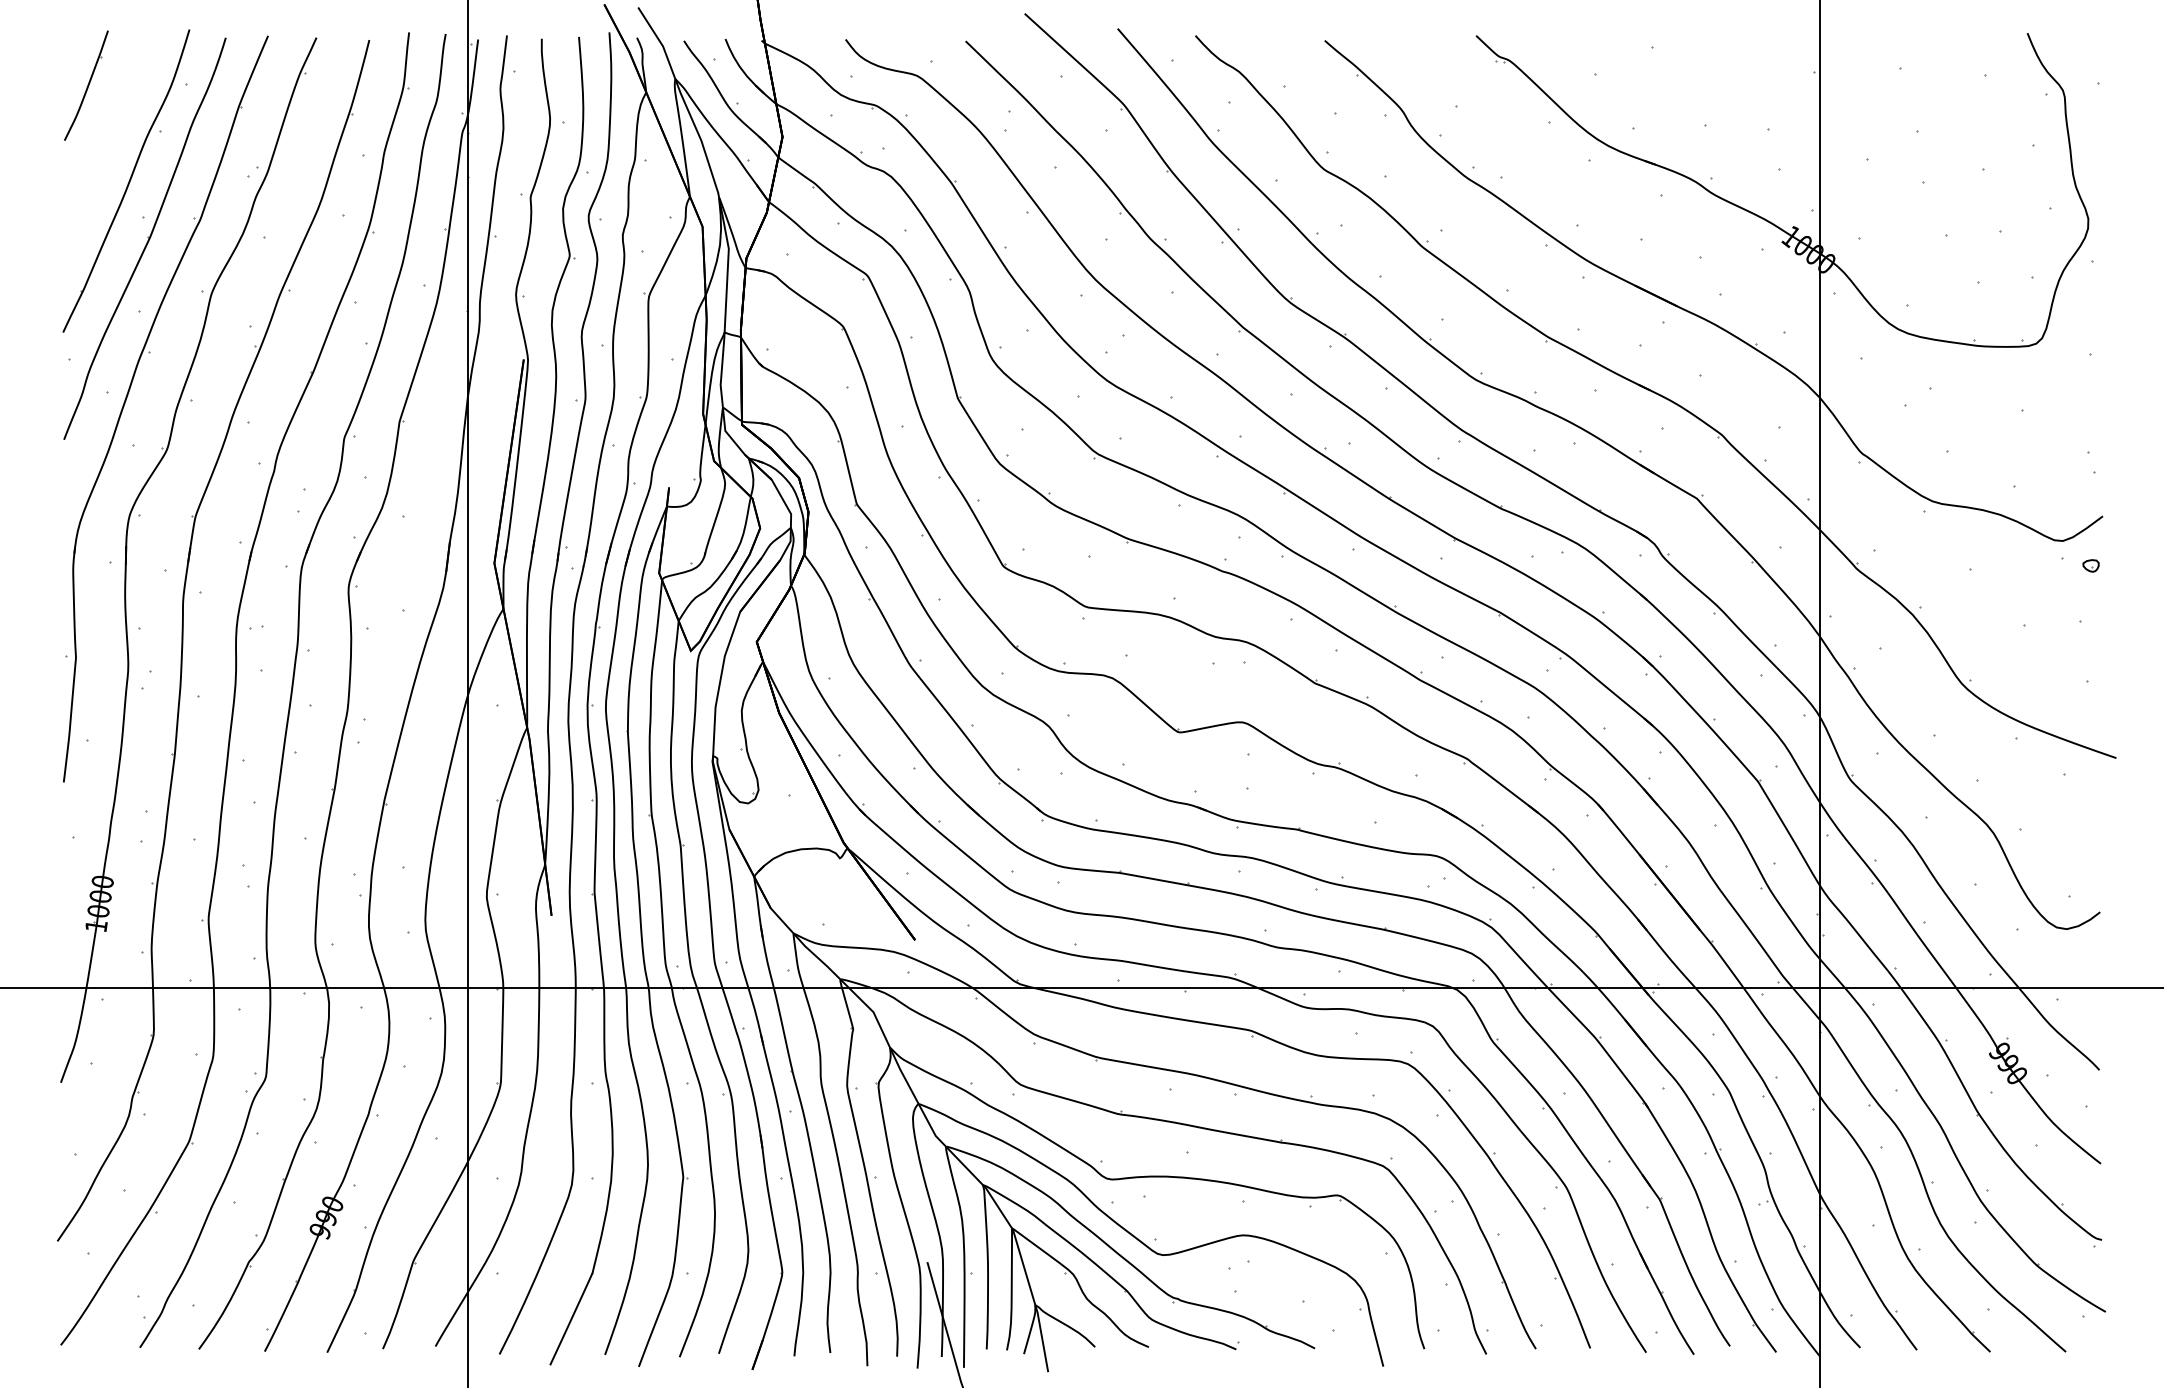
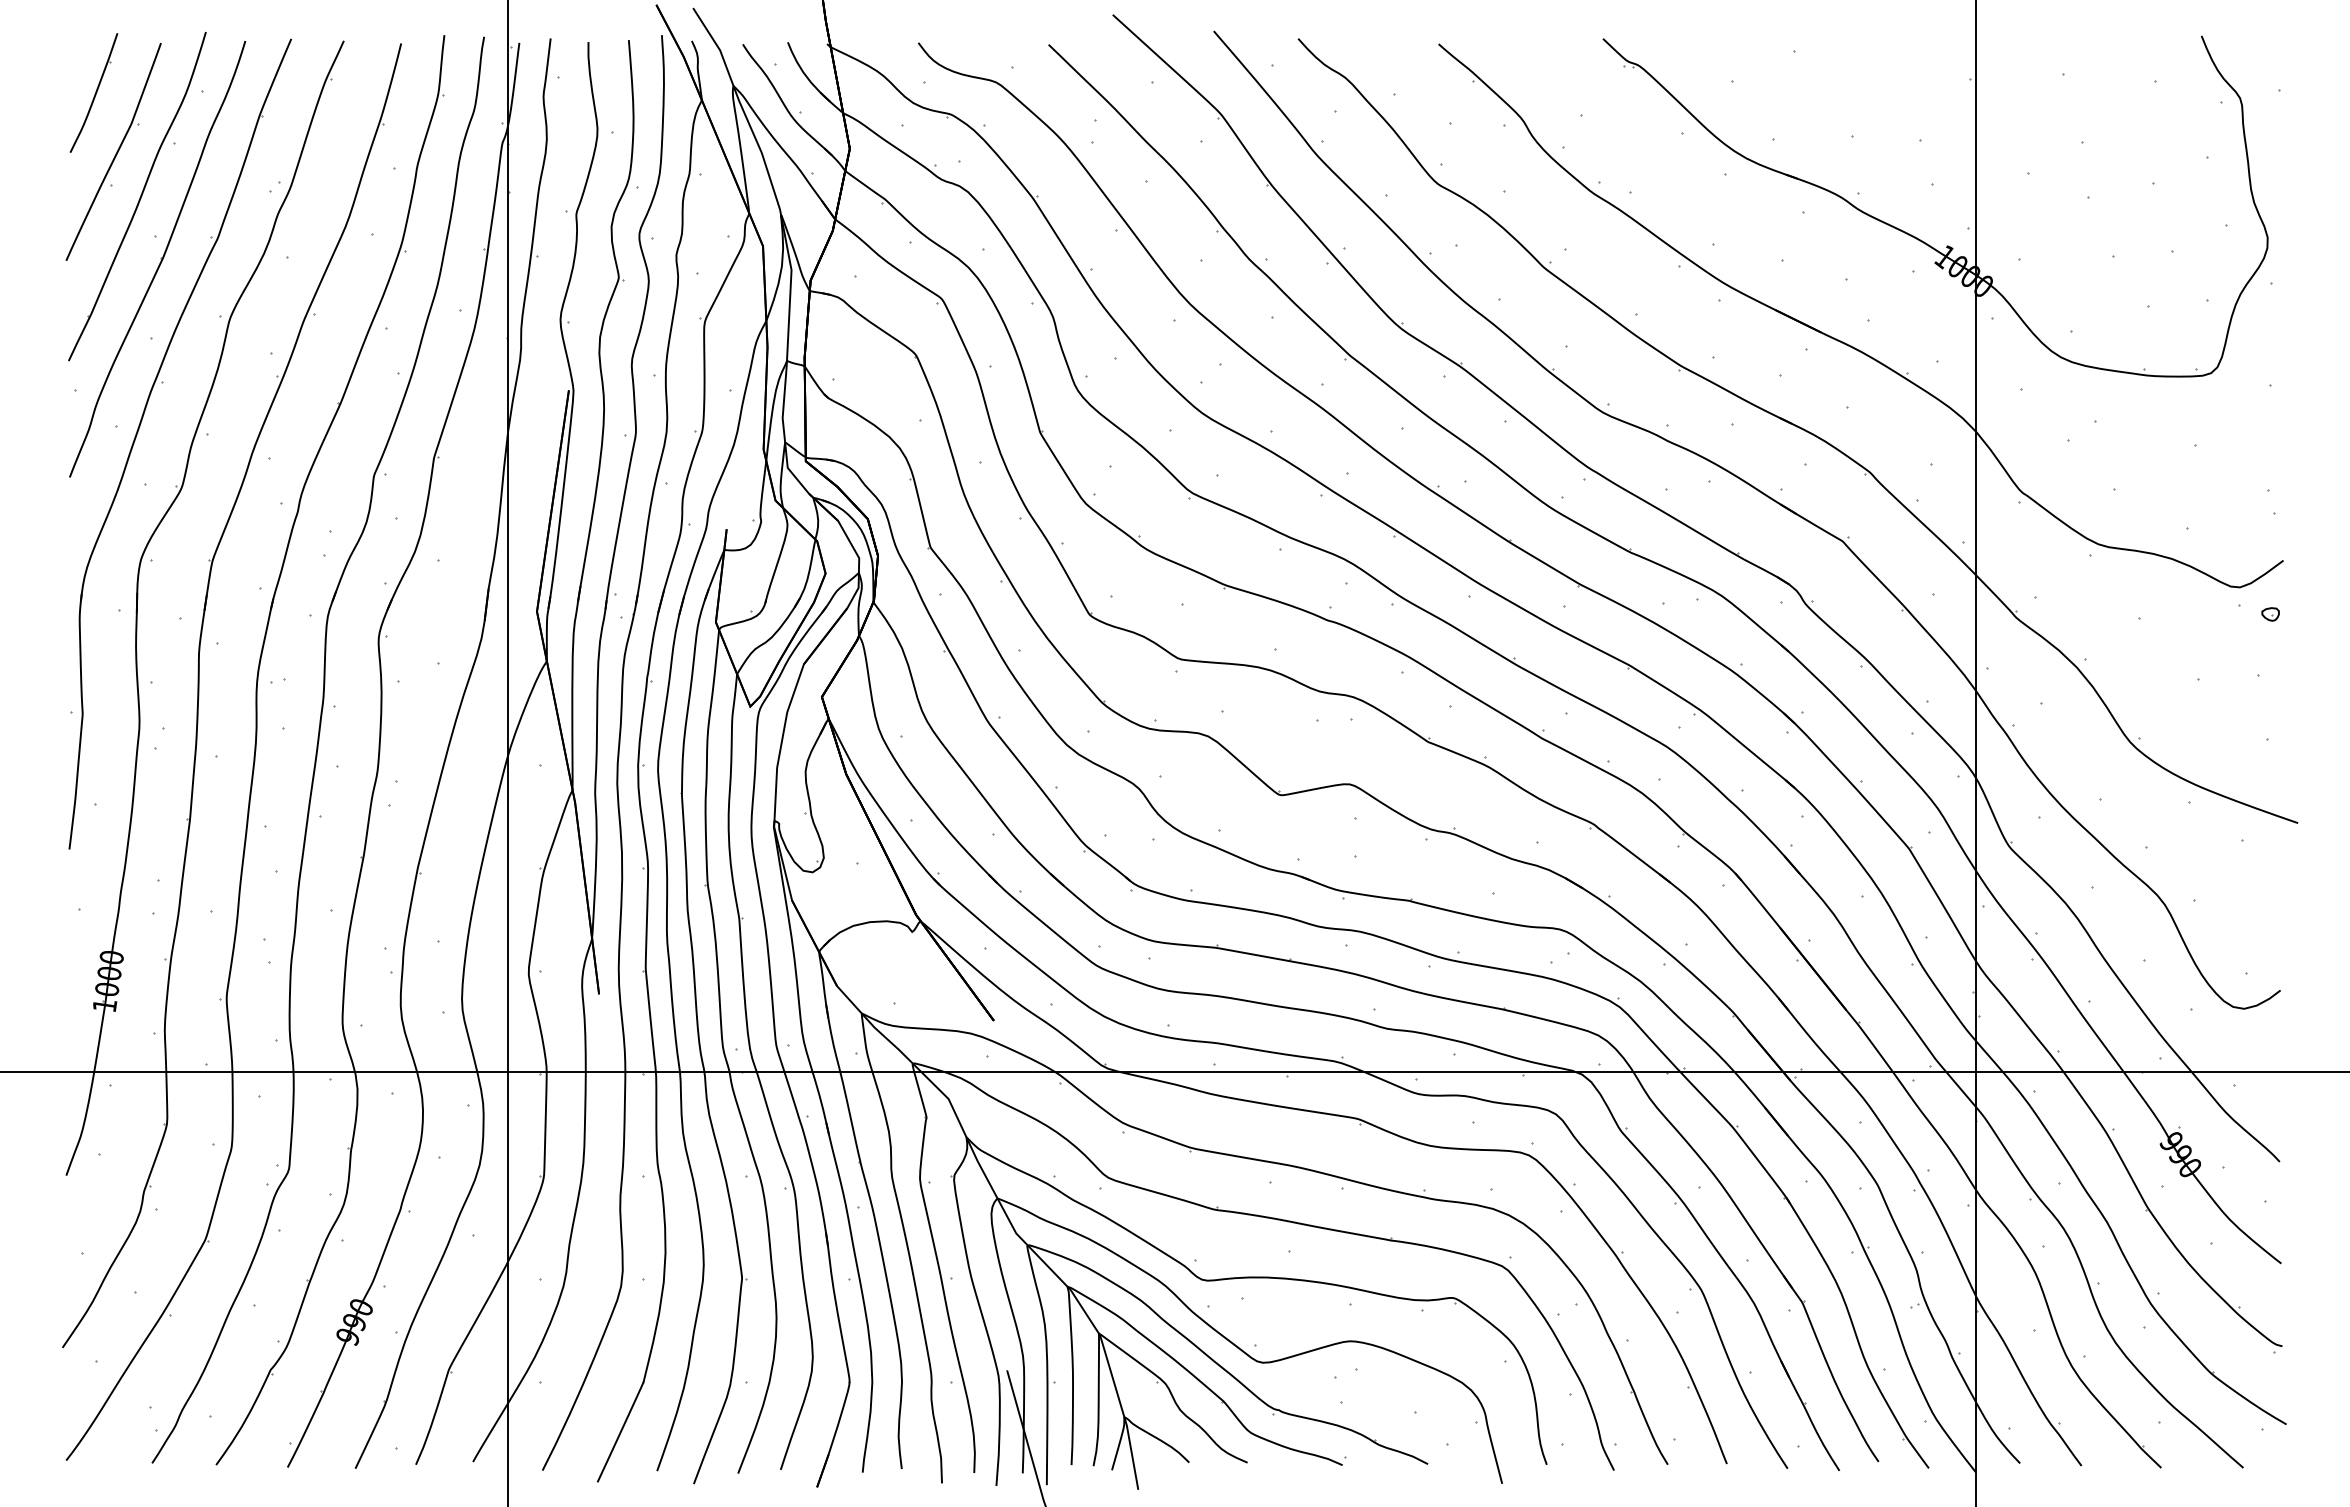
part: (104, 139) -> (113, 151), added

